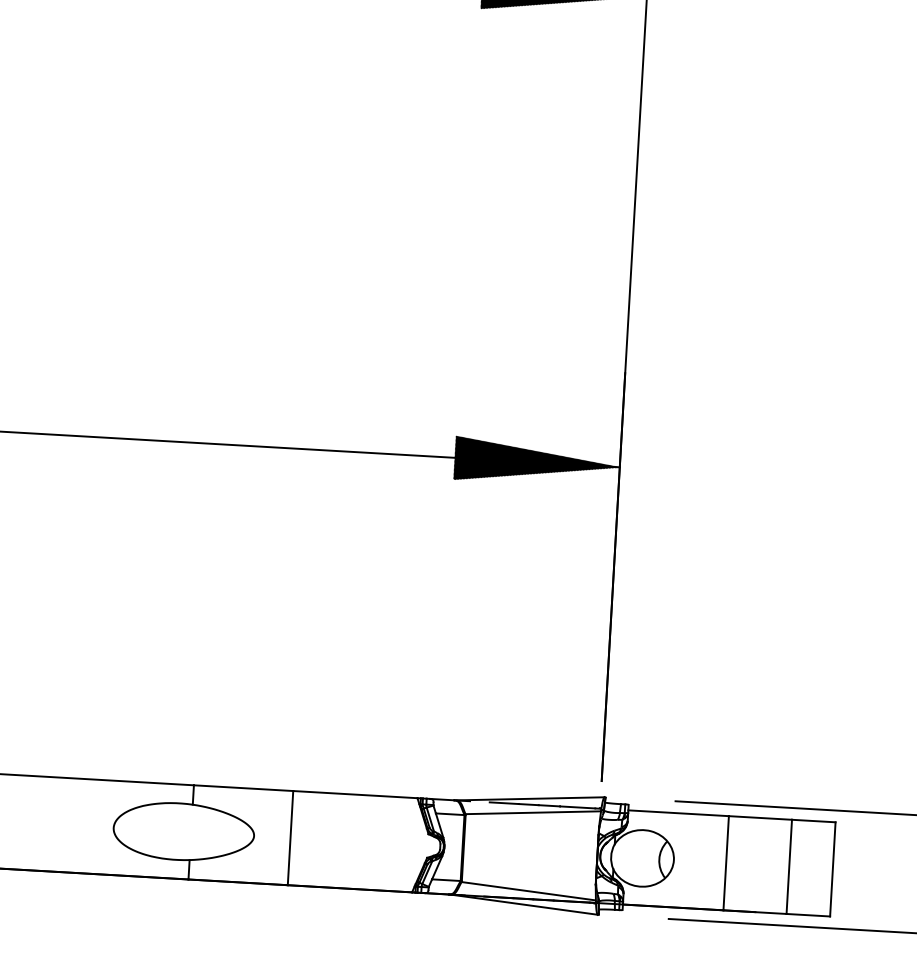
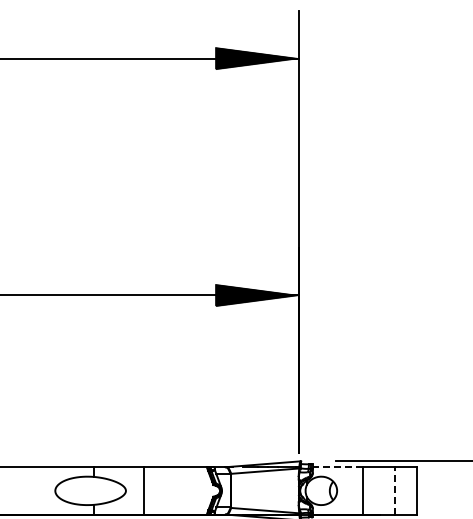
line: (677, 813) -> (337, 467), solid -> dashed
line: (789, 866) -> (395, 490), solid -> dashed

